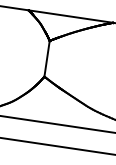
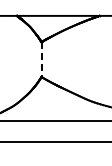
line: (47, 58) -> (41, 59), solid -> dashed

